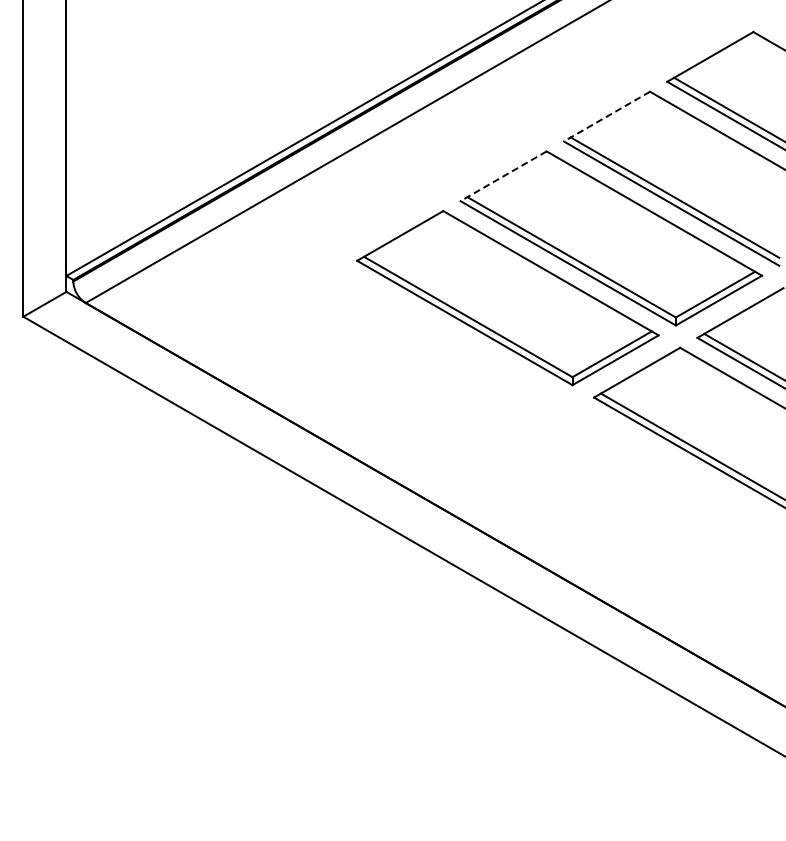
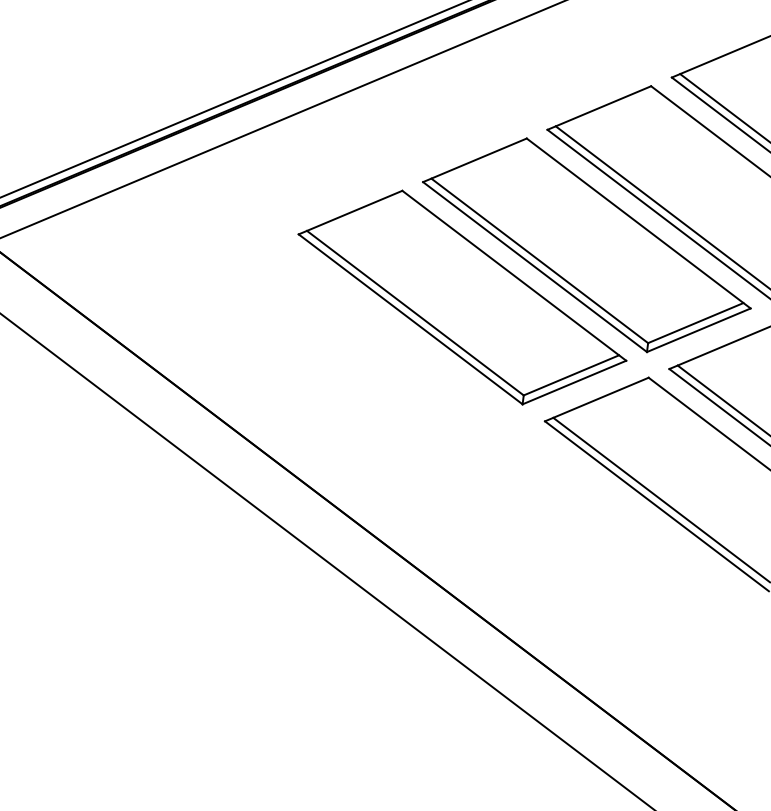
line: (606, 116) -> (598, 107), dashed -> solid
line: (503, 176) -> (474, 160), dashed -> solid

